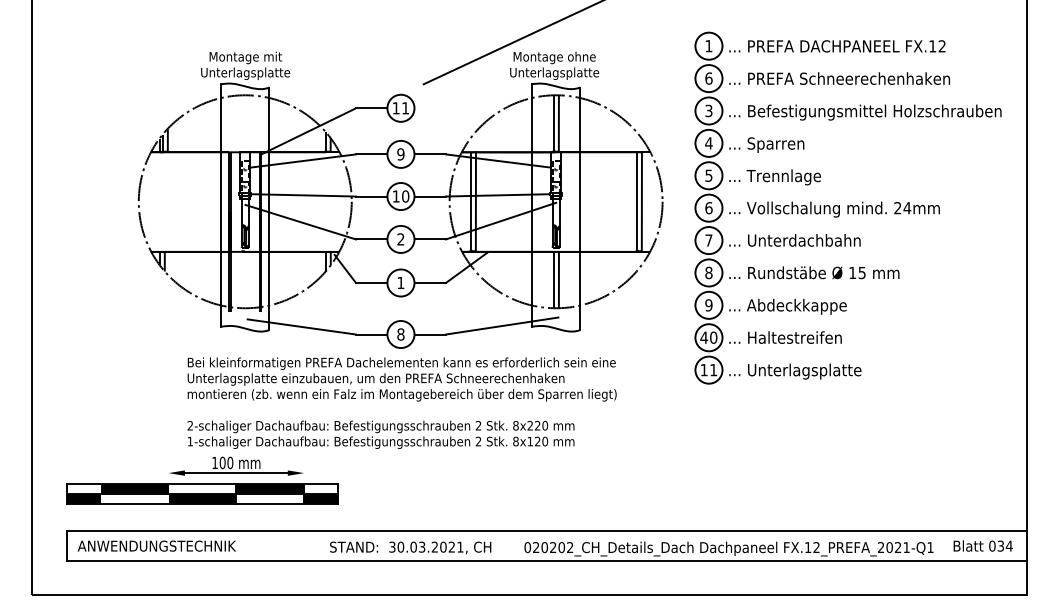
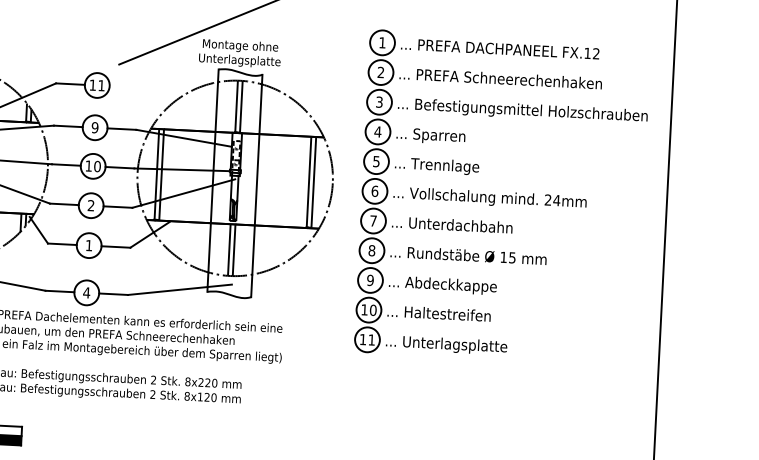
text: (708, 78) -> (380, 72), 6 -> 2
text: (400, 334) -> (86, 292), 8 -> 4
text: (704, 337) -> (364, 309), 40 -> 10

